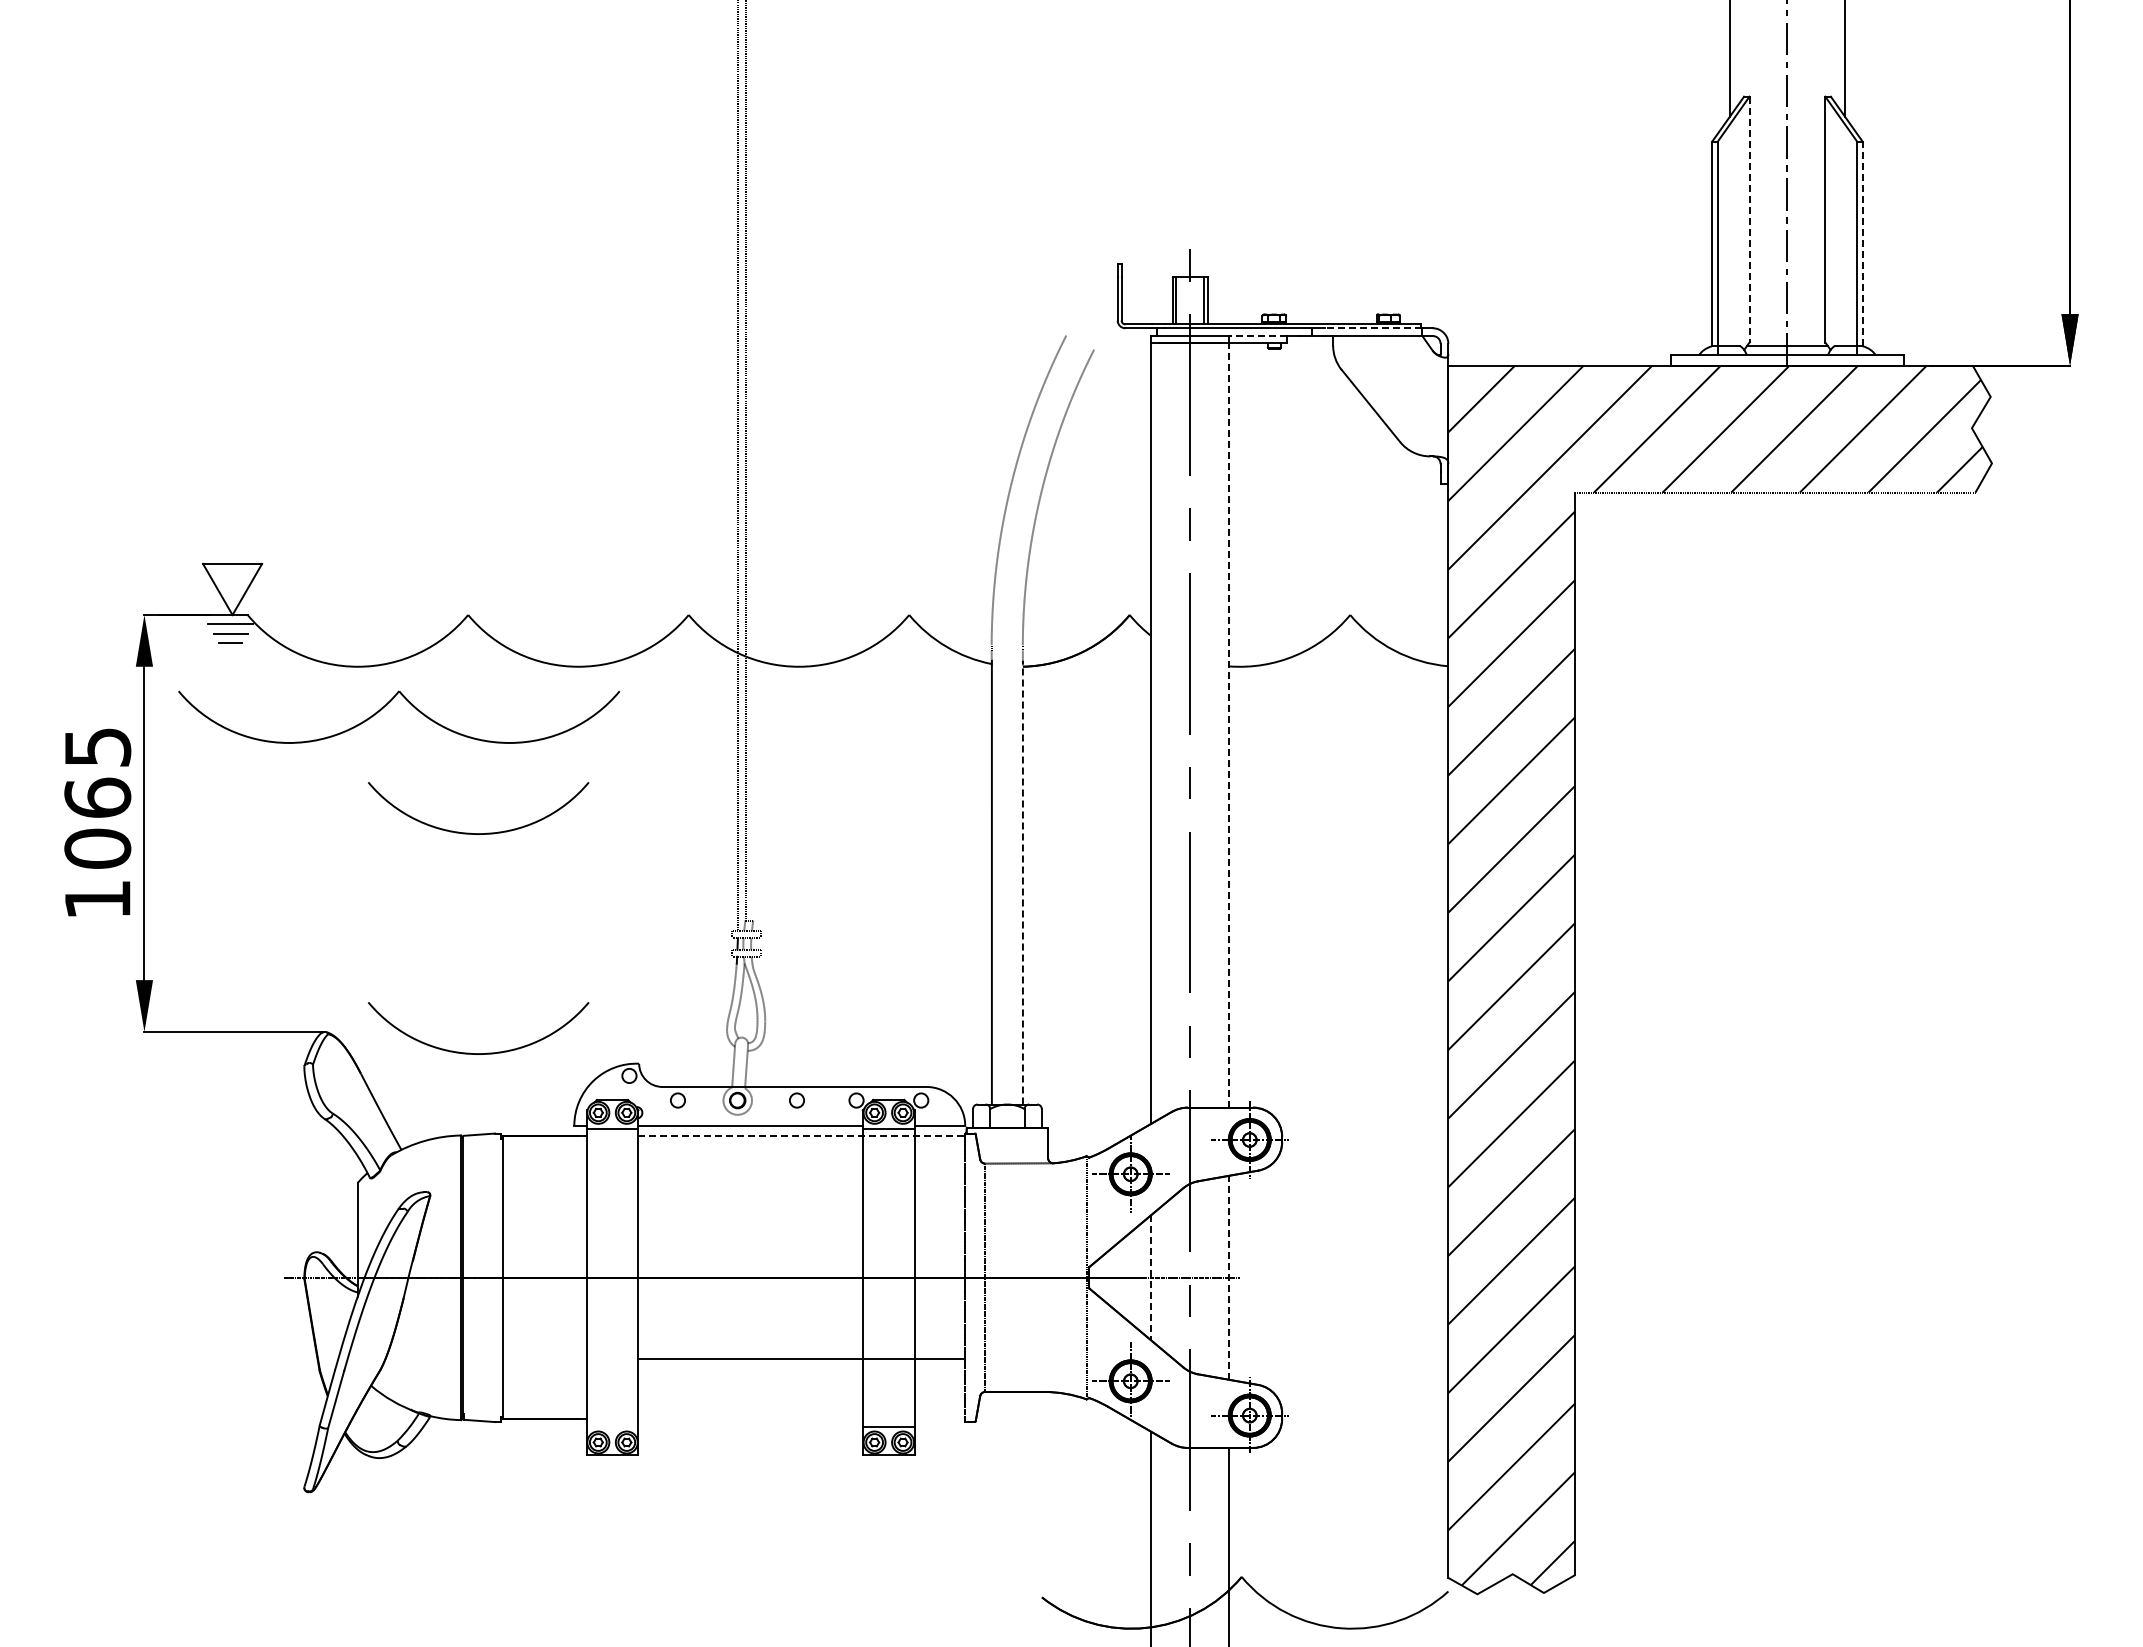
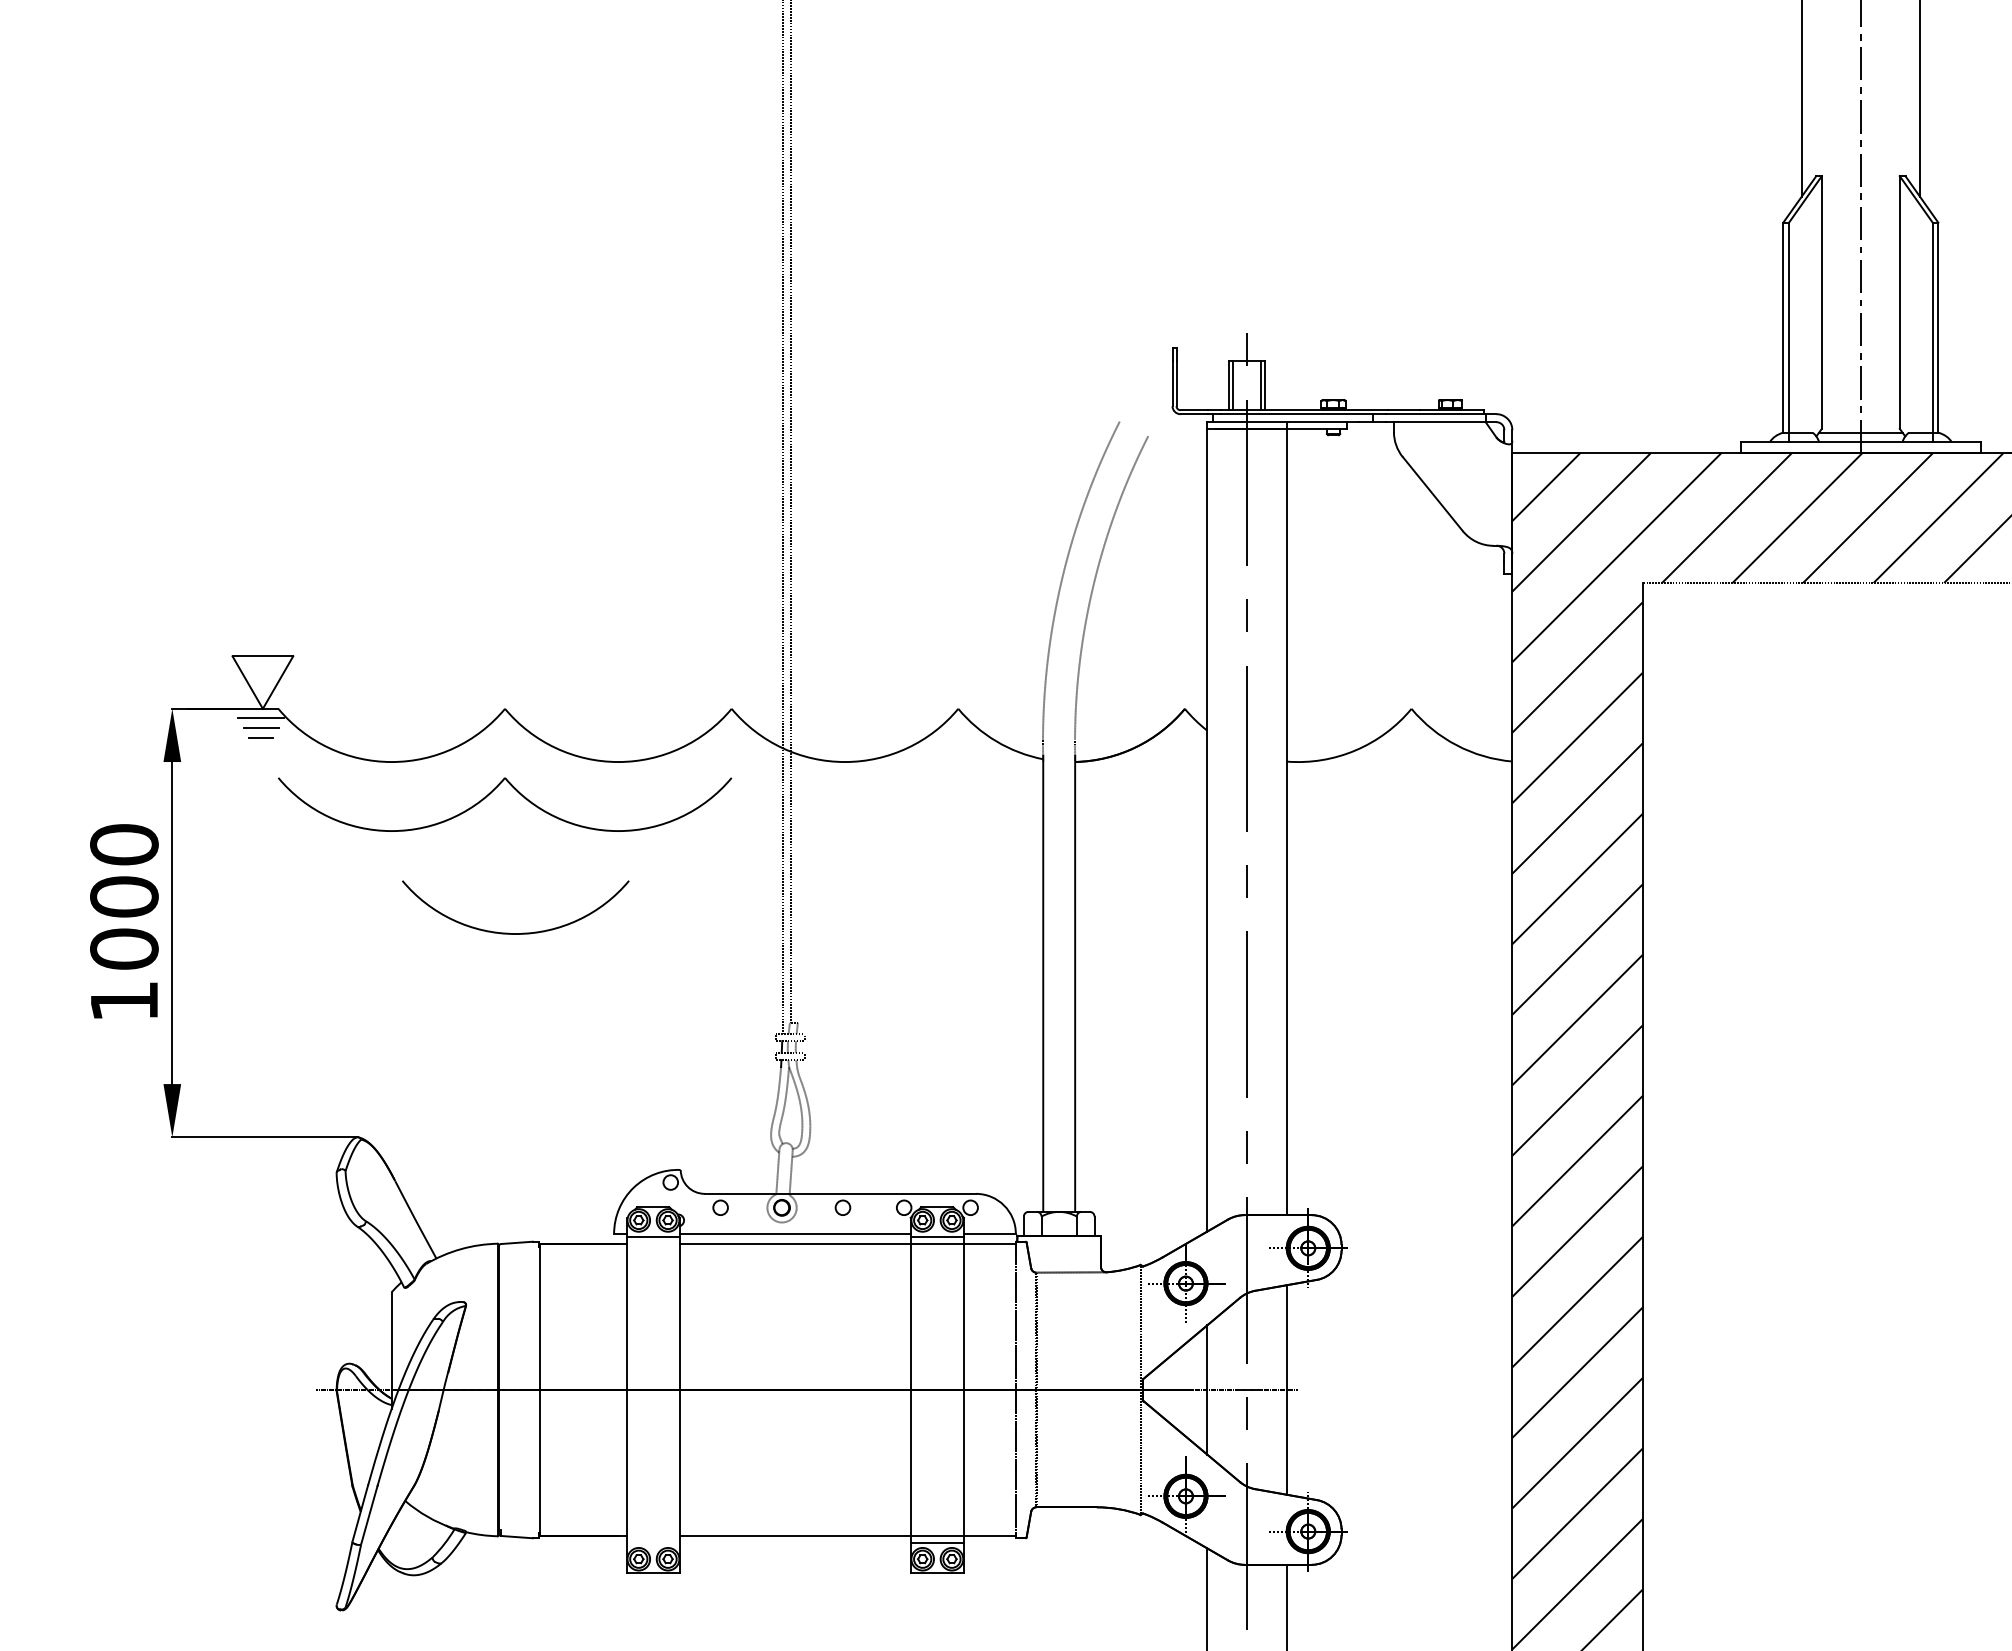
line: (1749, 219) -> (1821, 302), dashed -> solid
line: (1862, 243) -> (1937, 327), dashed -> solid
line: (1373, 328) -> (1435, 414), dashed -> solid
line: (1258, 336) -> (1317, 422), dashed -> solid
part: (388, 704) -> (494, 791), moved
line: (1229, 725) -> (1287, 822), dashed -> solid
text: (97, 772) -> (124, 870), 1065 -> 1000
line: (1022, 882) -> (1074, 983), dashed -> solid
arc: (478, 1053) -> (515, 1159), removed
line: (802, 1136) -> (848, 1244), dashed -> solid
line: (1151, 1277) -> (1207, 1389), dashed -> solid
line: (1229, 1277) -> (1287, 1389), dashed -> solid
line: (801, 1359) -> (847, 1535), moved

